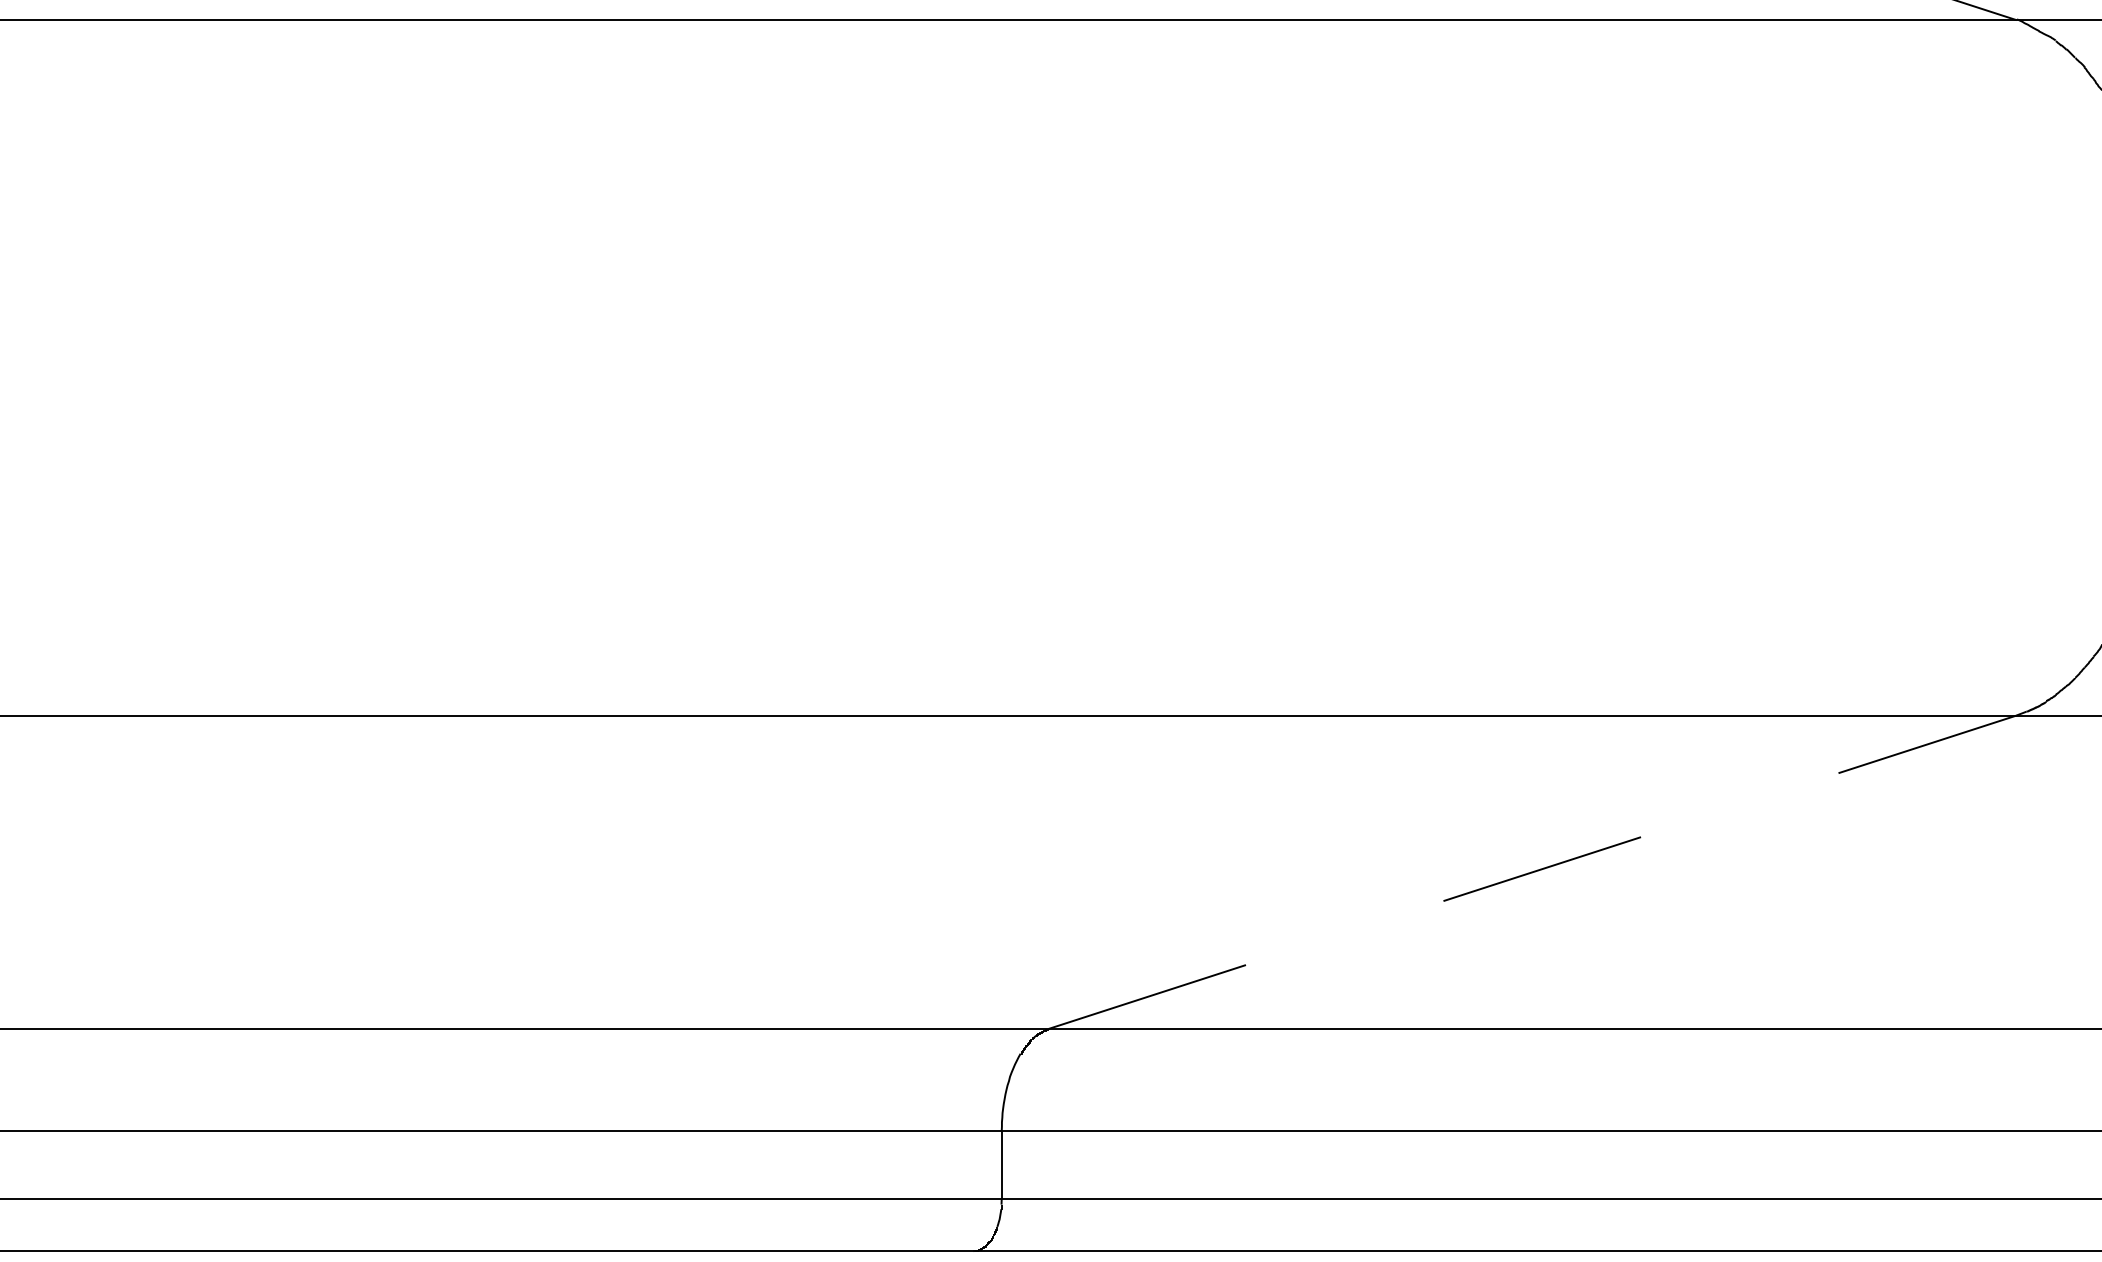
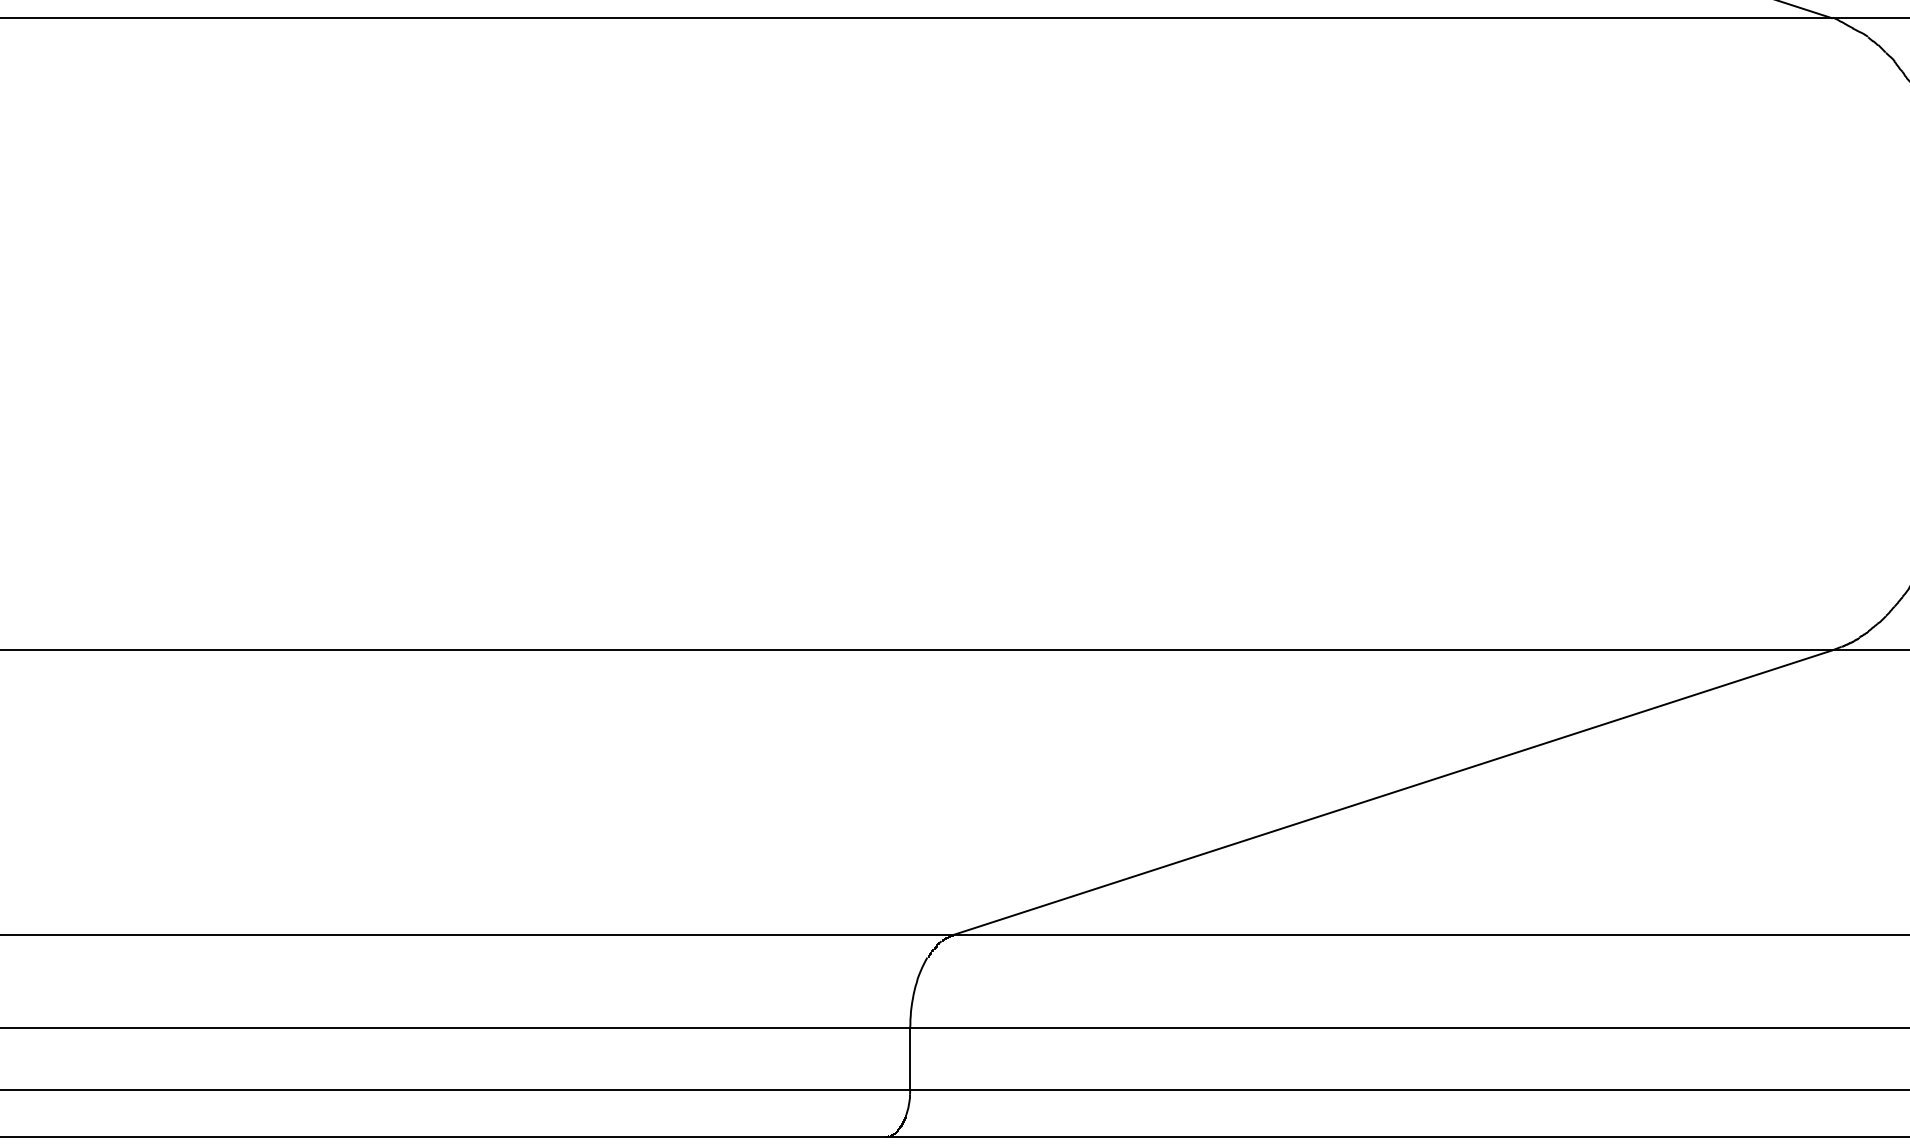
line: (1532, 872) -> (1392, 792), dashed -> solid

